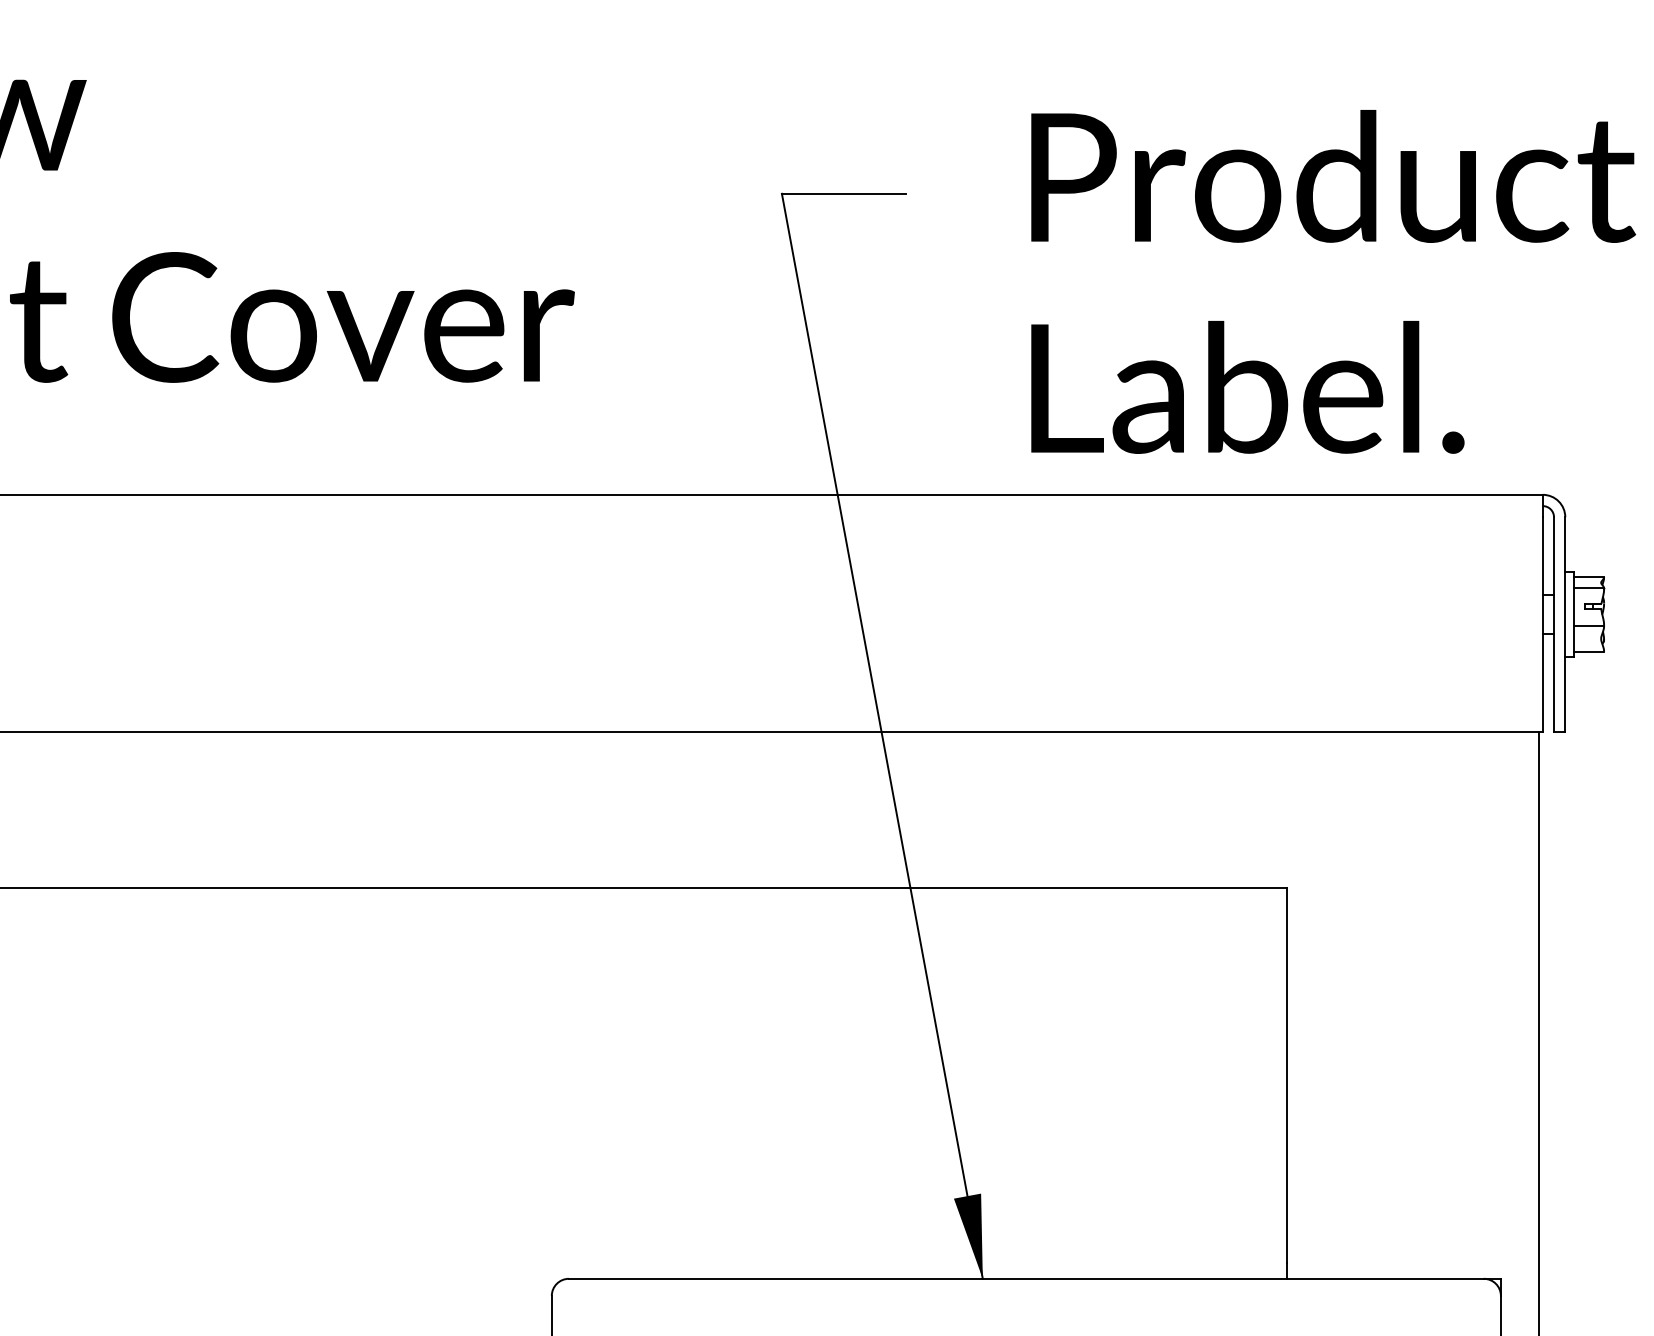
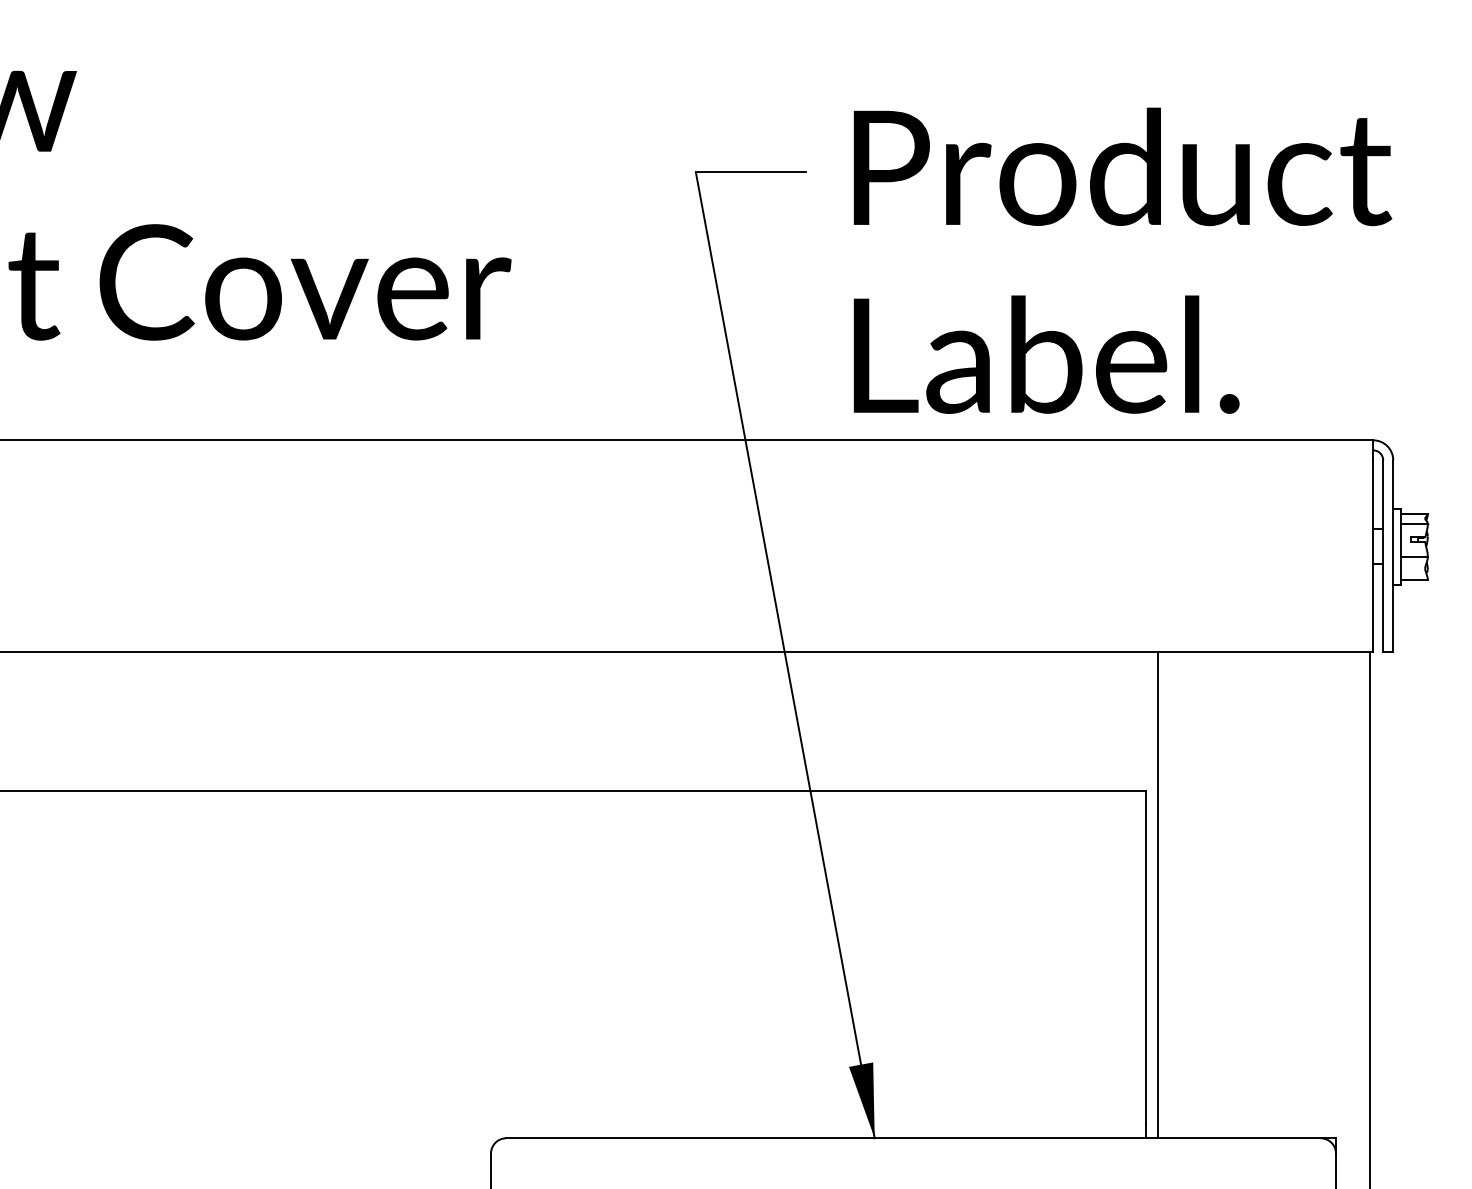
text: (1334, 281) -> (1123, 260), moved
line: (1301, 1004) -> (1158, 894), added

